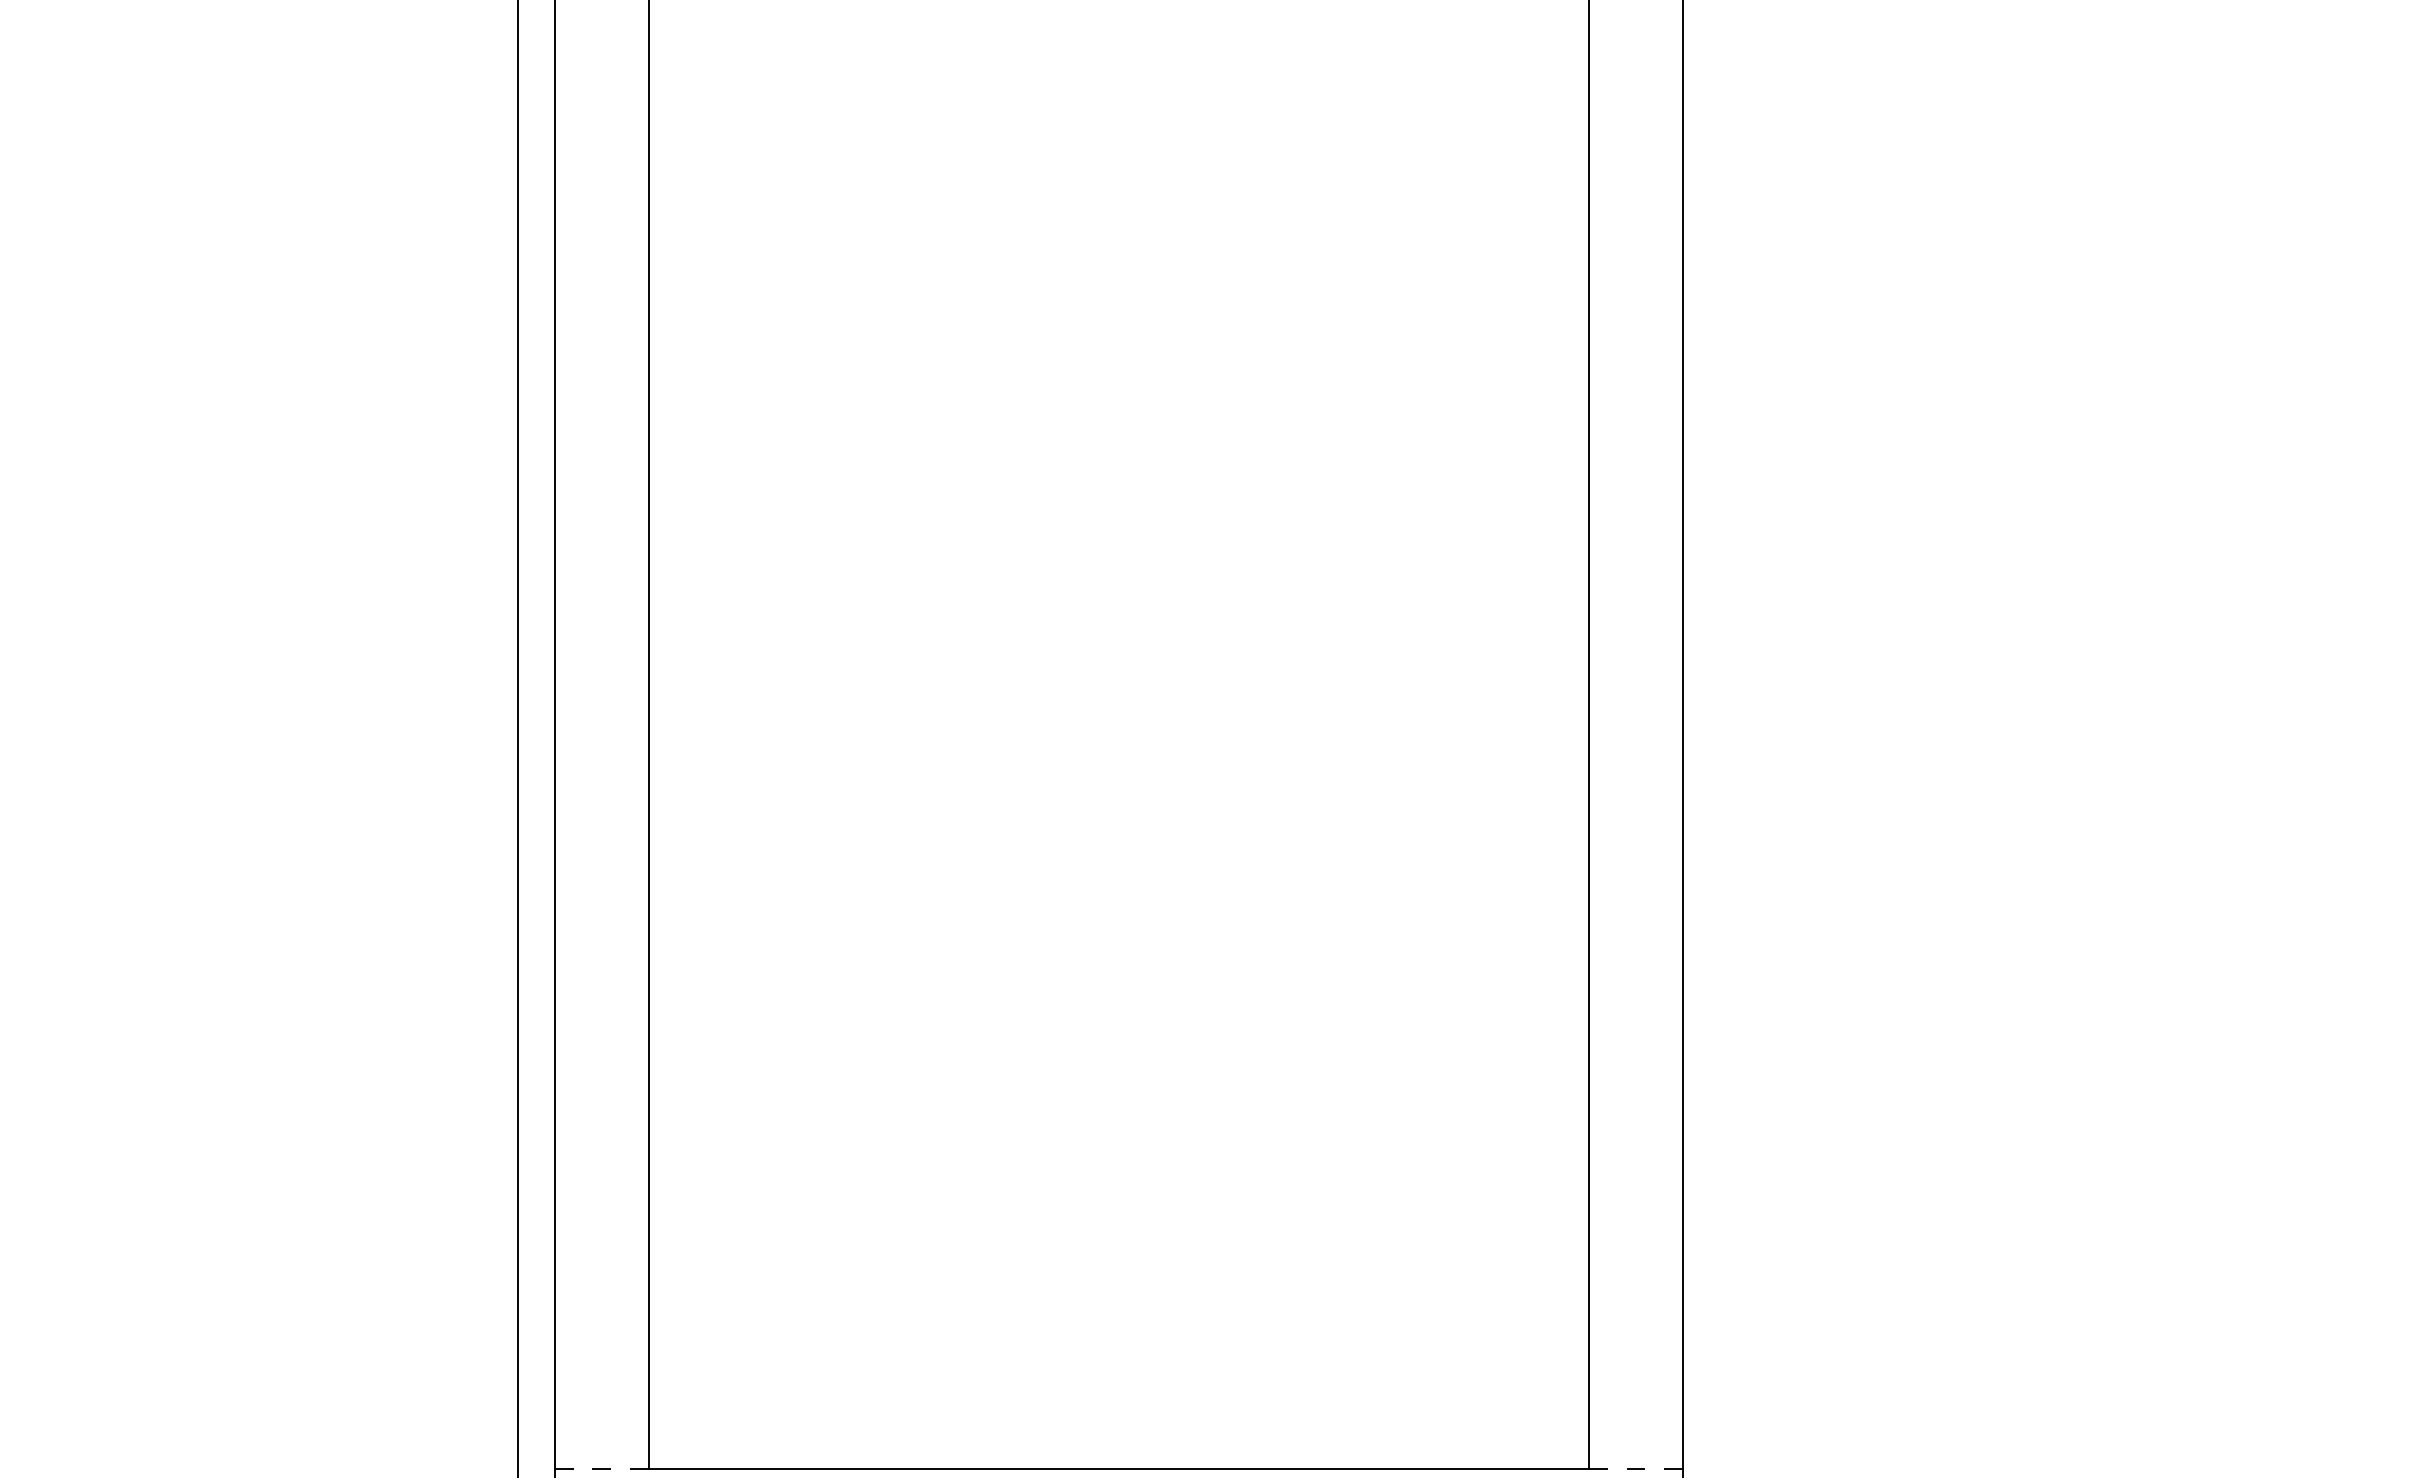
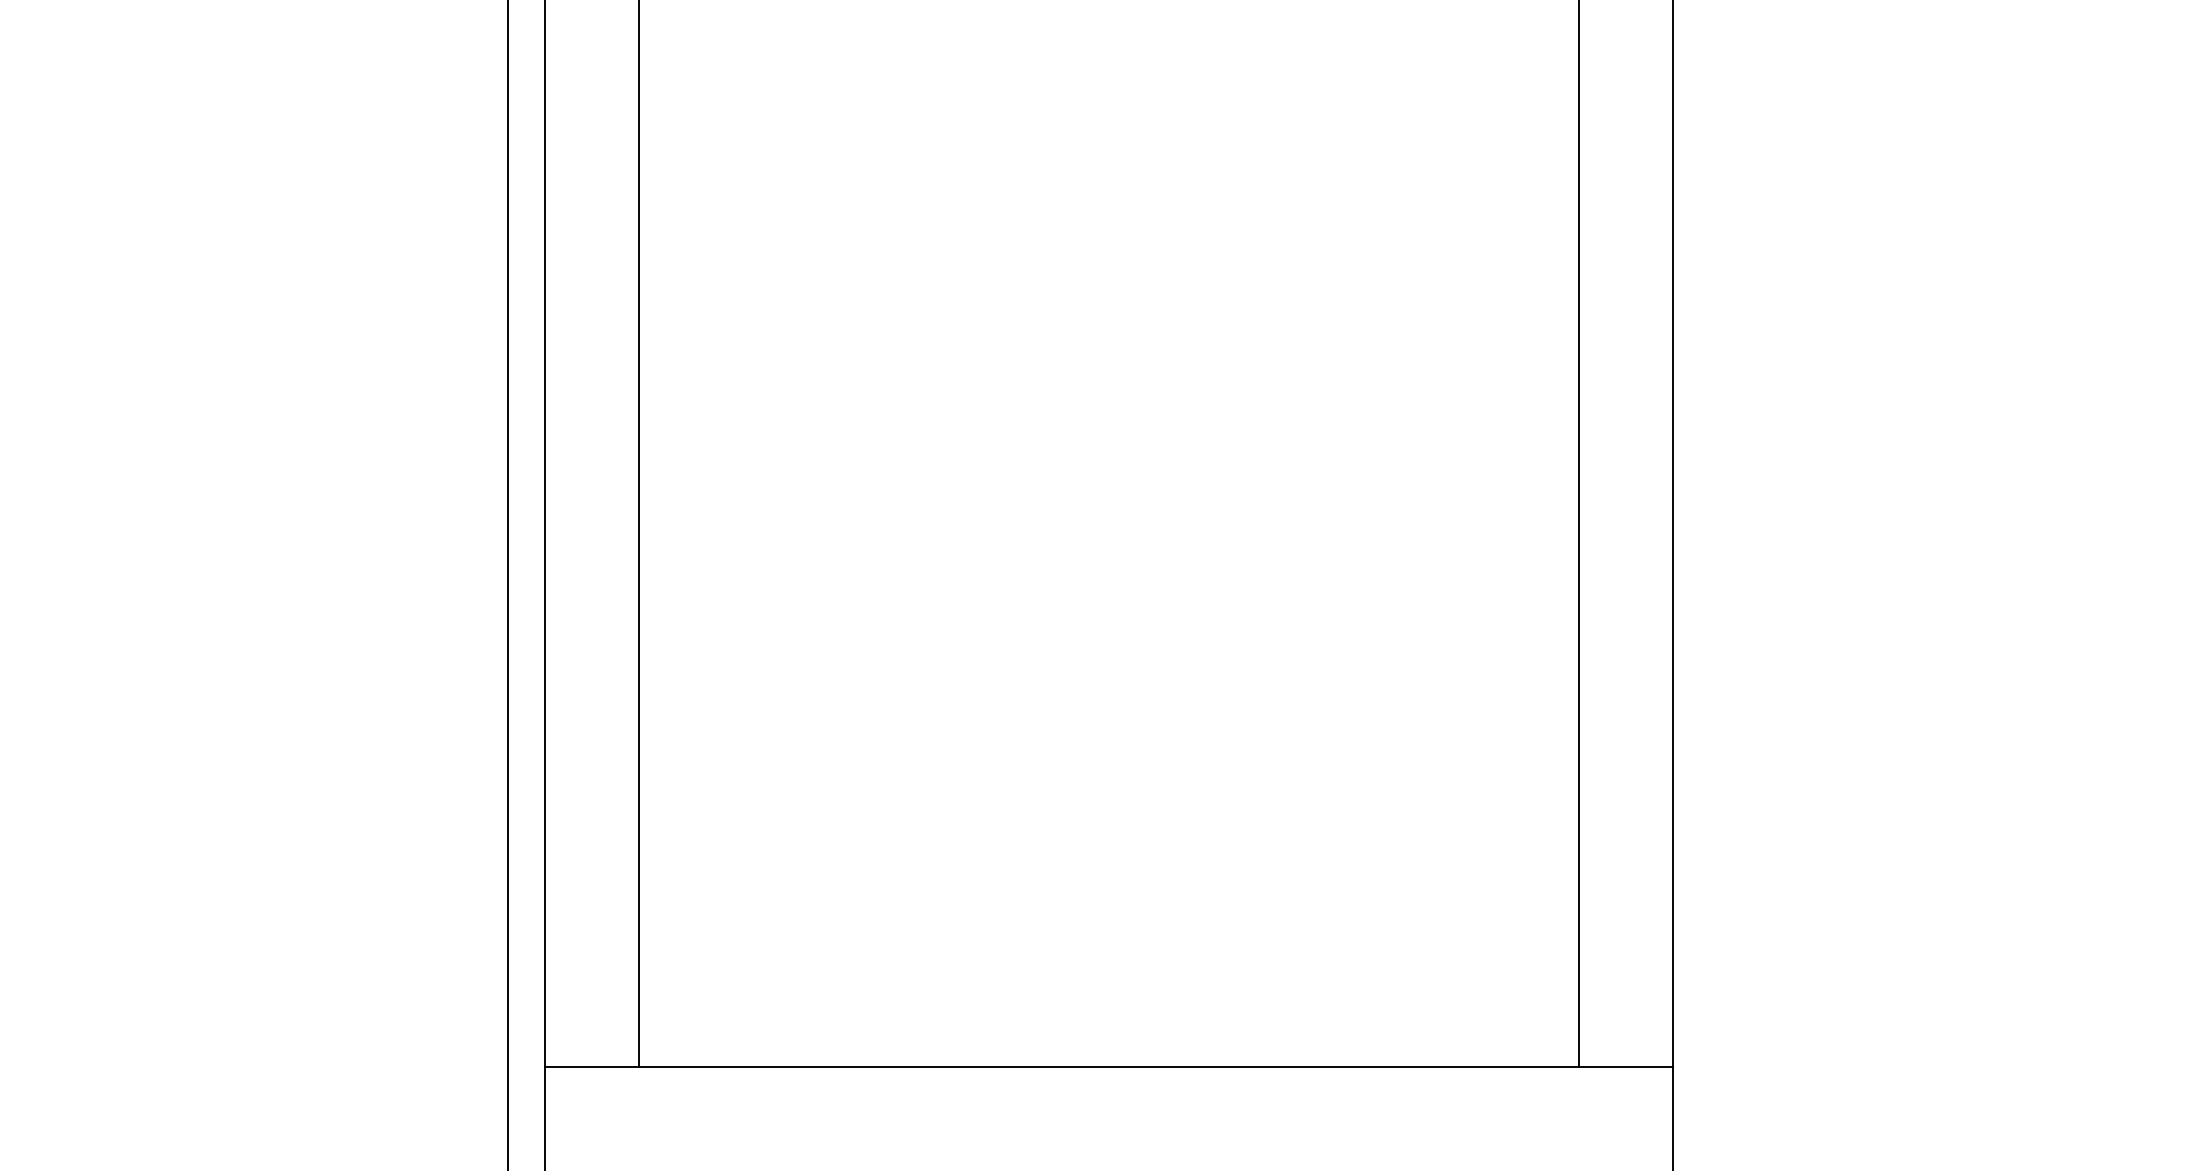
line: (602, 1468) -> (592, 1066), dashed -> solid
line: (1636, 1468) -> (1626, 1066), dashed -> solid

